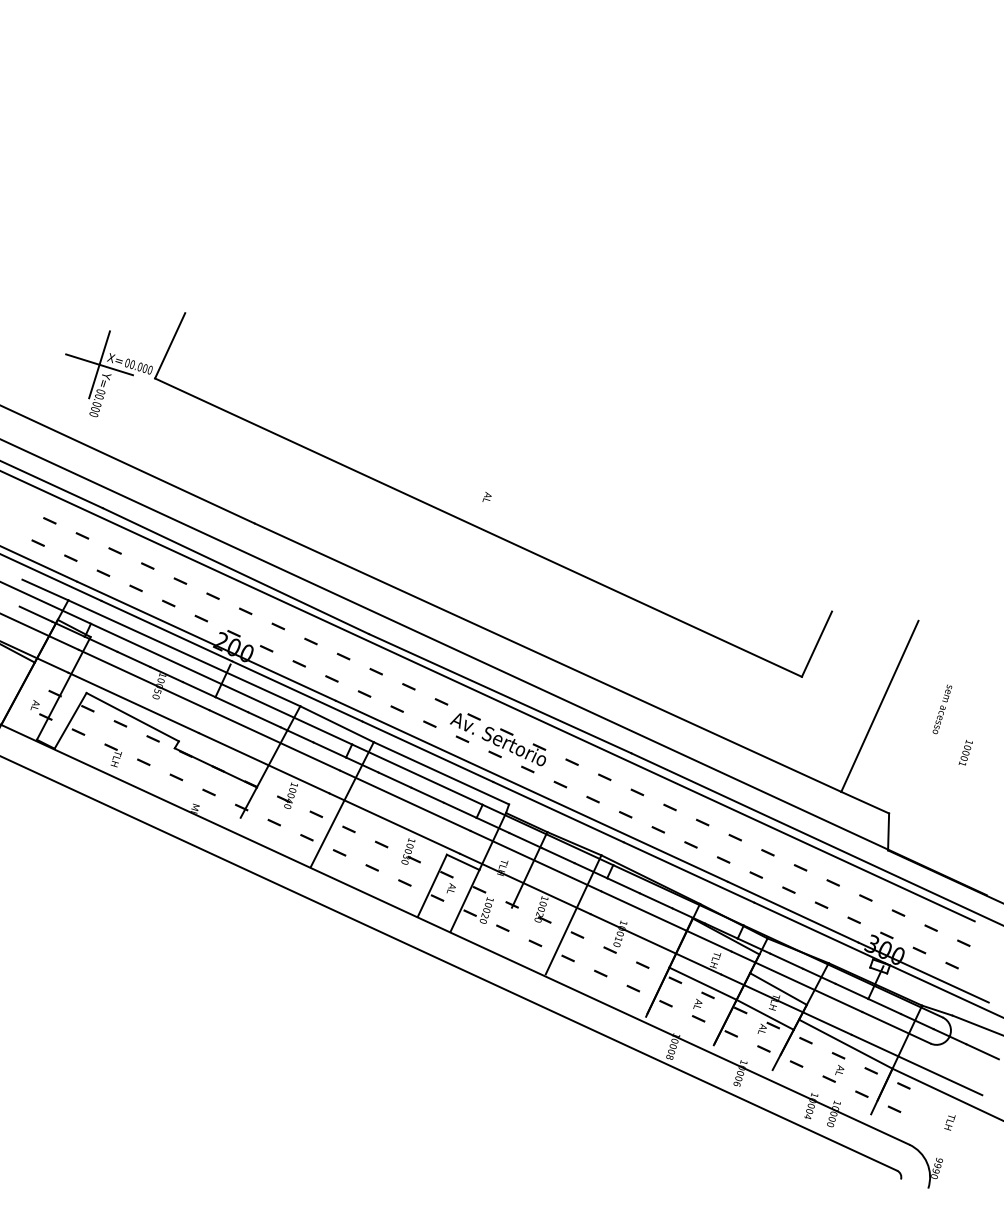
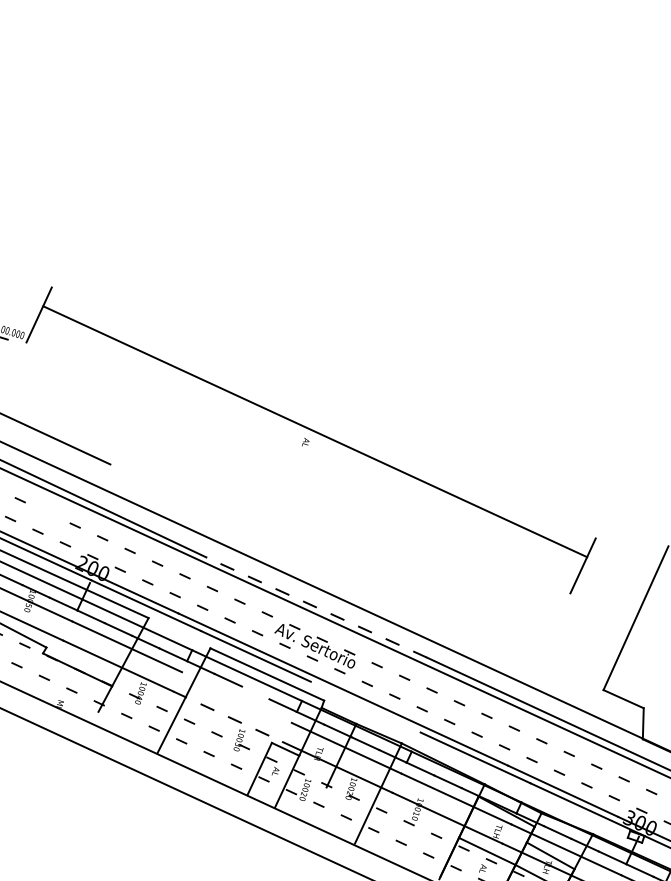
line: (478, 527) -> (315, 431), moved
line: (180, 580) -> (47, 512), removed
line: (547, 657) -> (356, 577), removed
line: (499, 693) -> (316, 607), solid -> dashed
line: (336, 724) -> (179, 633), removed
line: (427, 794) -> (255, 692), removed
line: (405, 800) -> (237, 697), removed
line: (558, 811) -> (365, 706), removed
line: (394, 823) -> (227, 716), solid -> dashed

